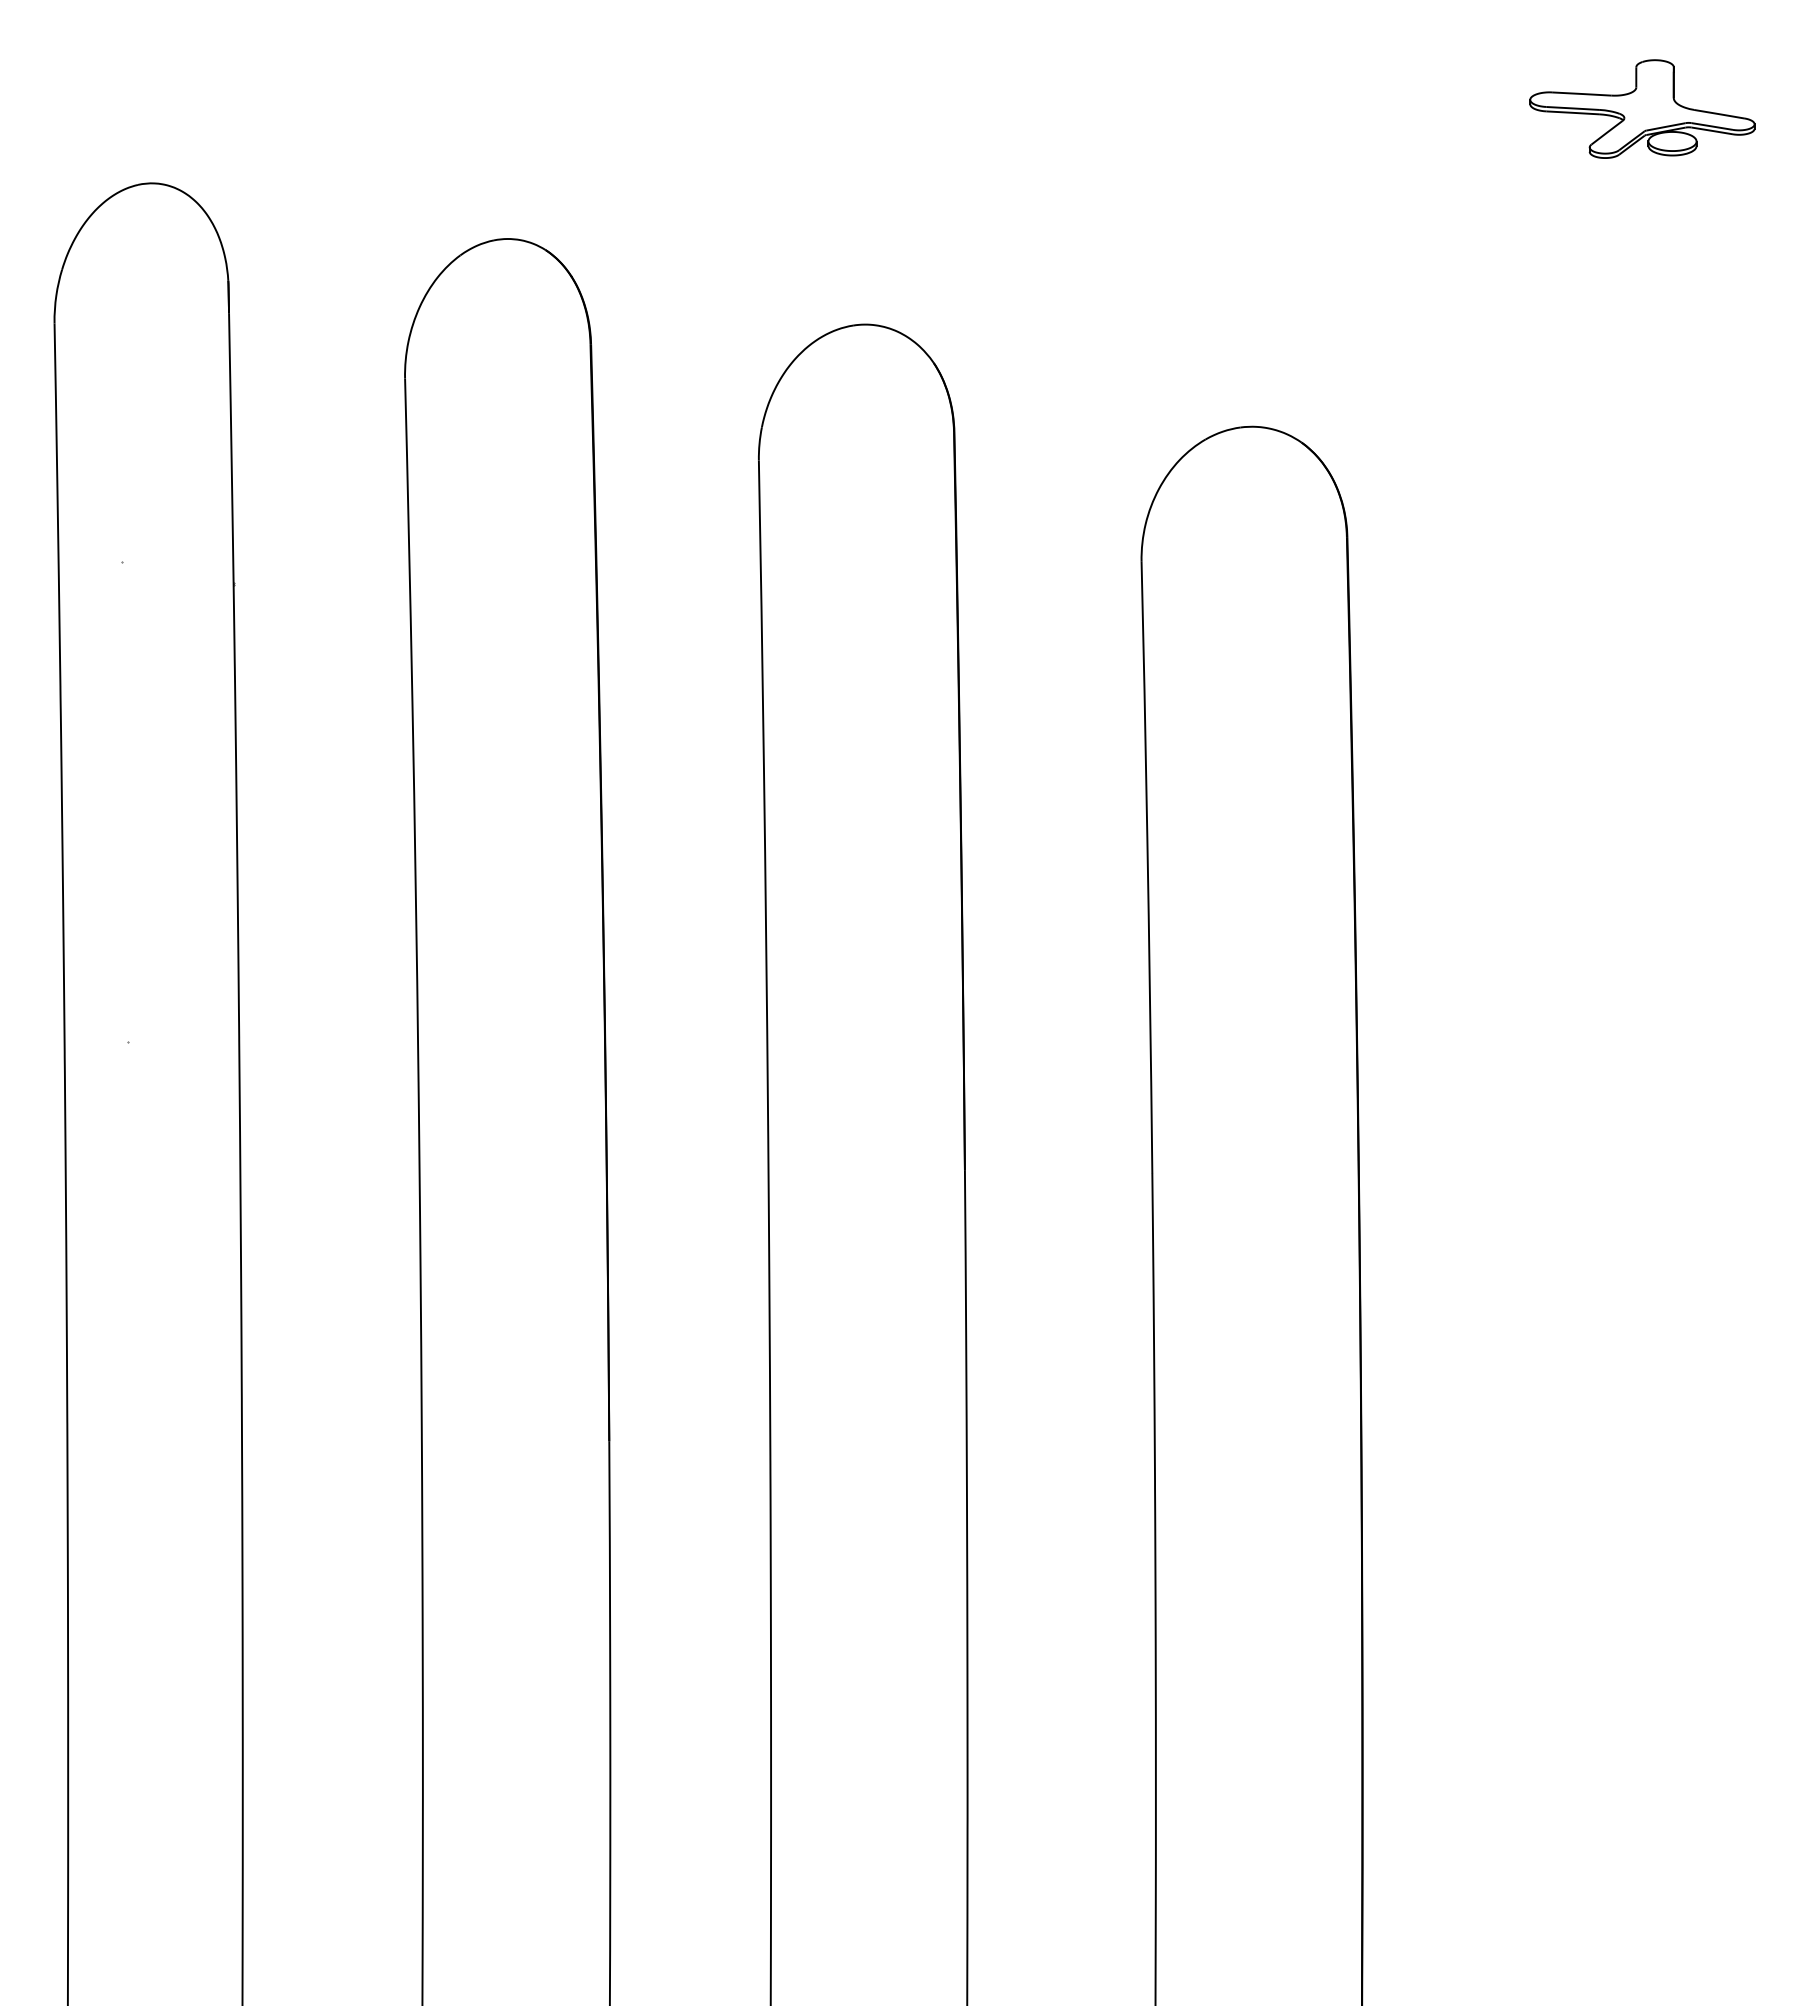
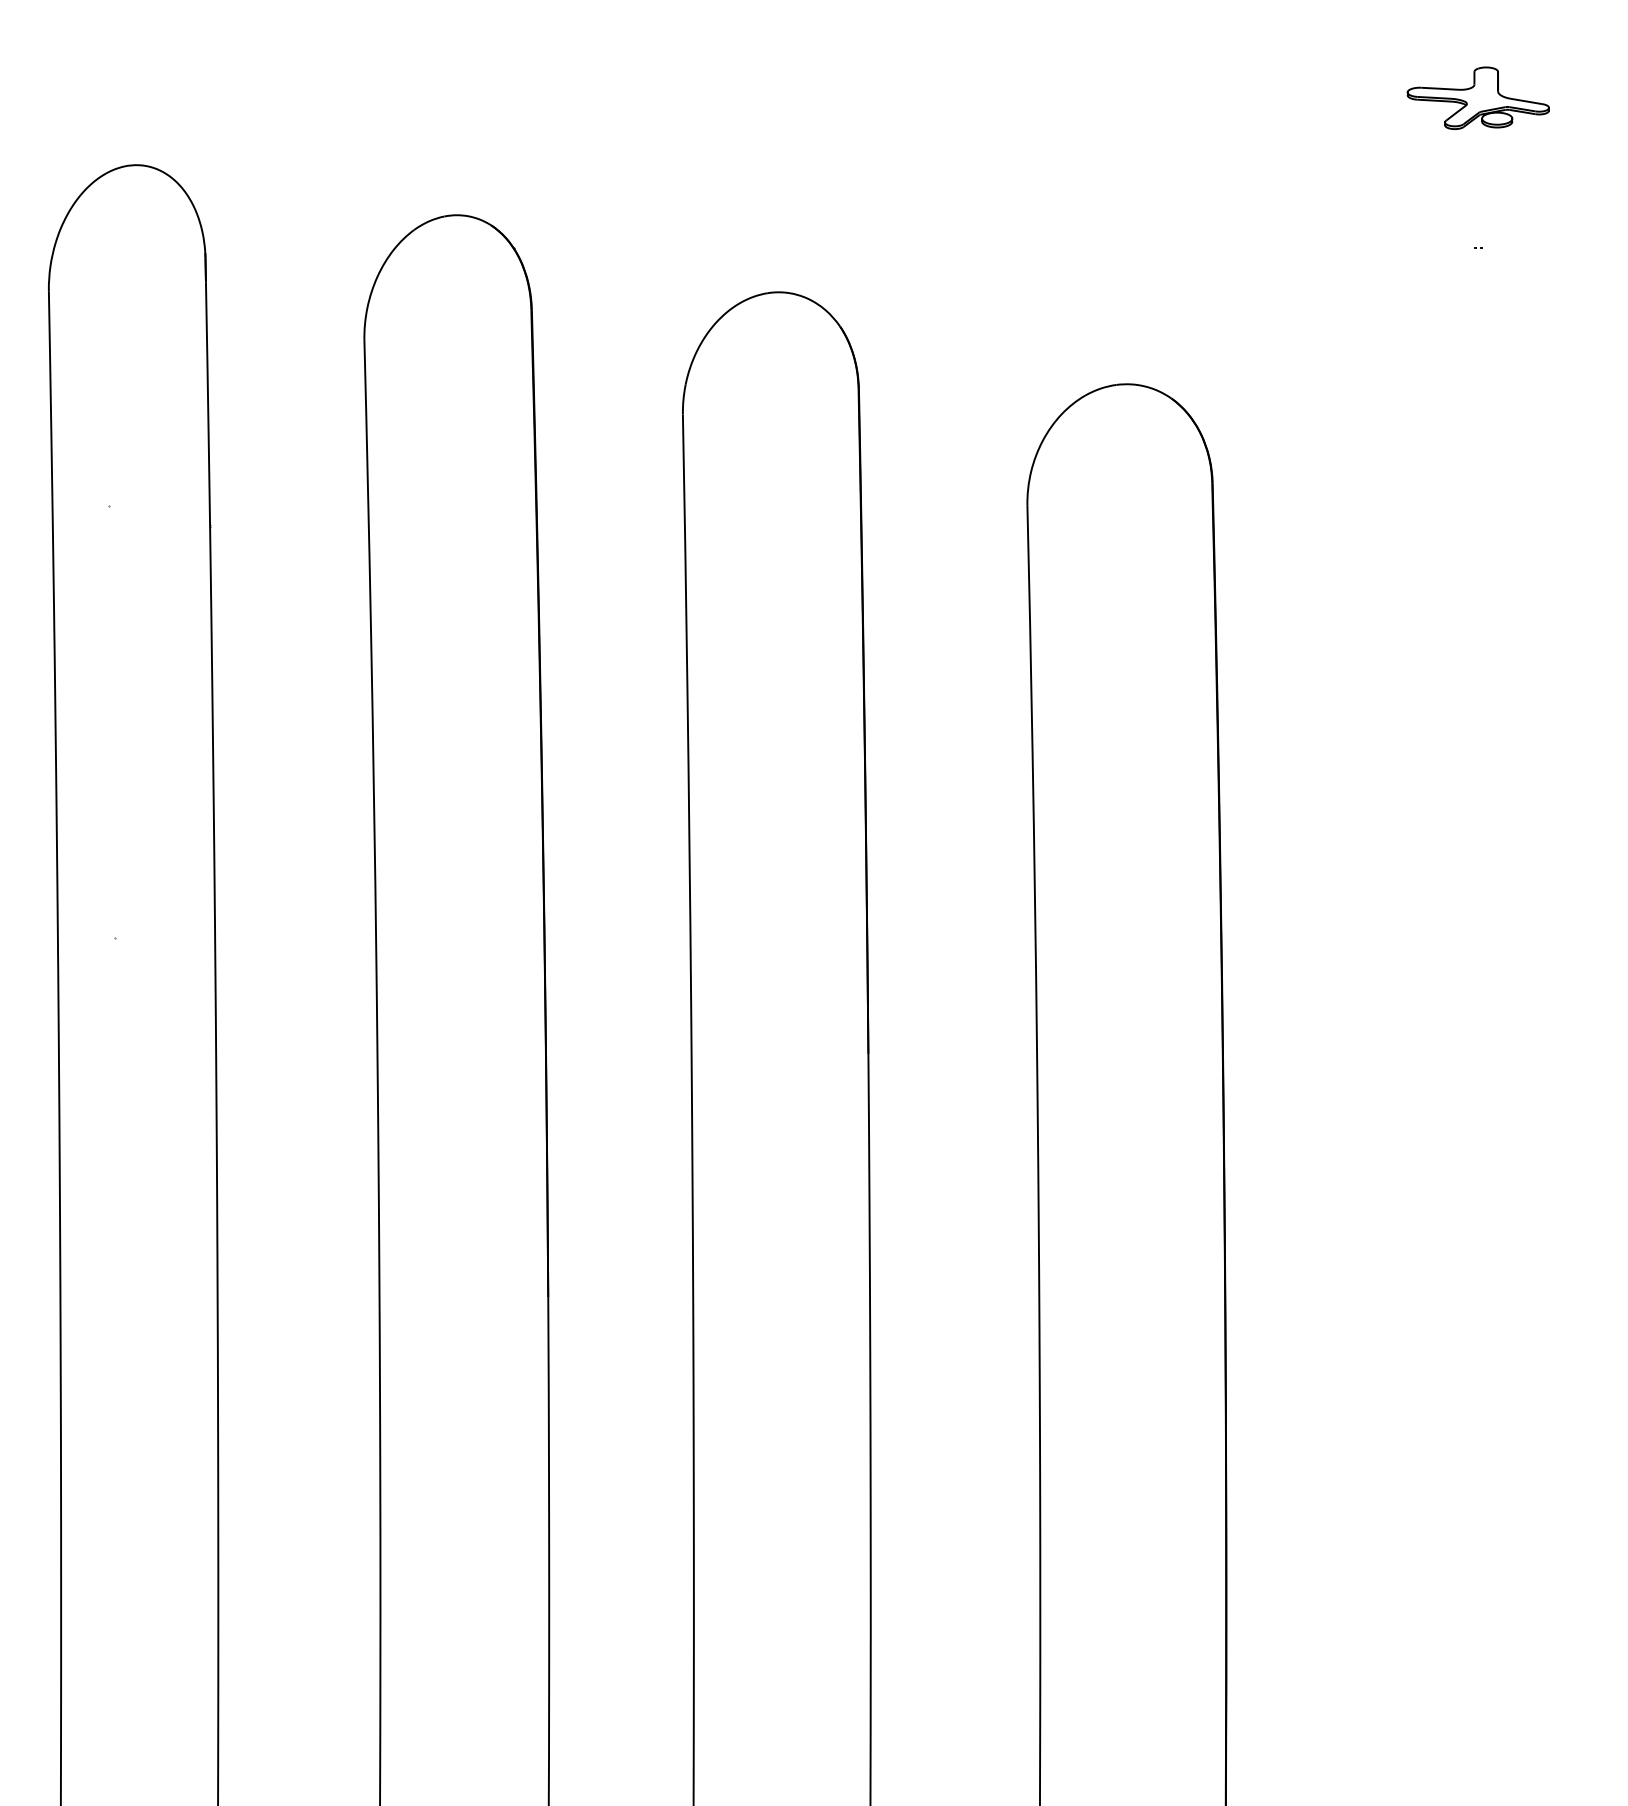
part: (1642, 108) -> (1478, 97), size x0.7

